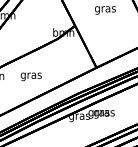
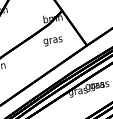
text: (30, 76) -> (52, 41), moved

